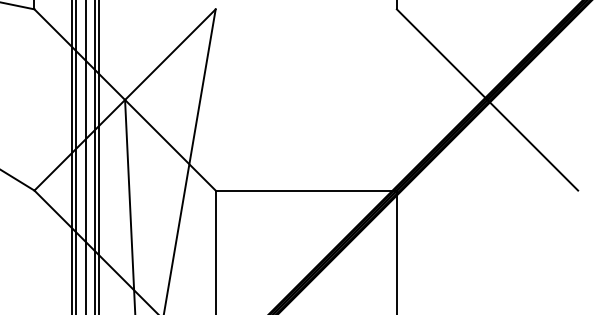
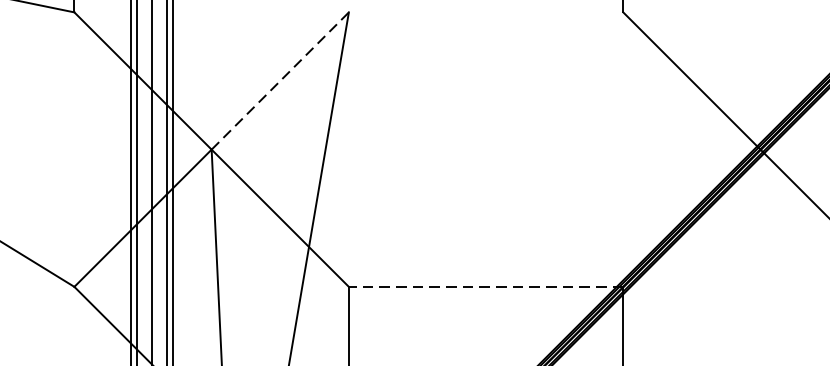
line: (170, 54) -> (280, 80), solid -> dashed
line: (306, 190) -> (486, 286), solid -> dashed

